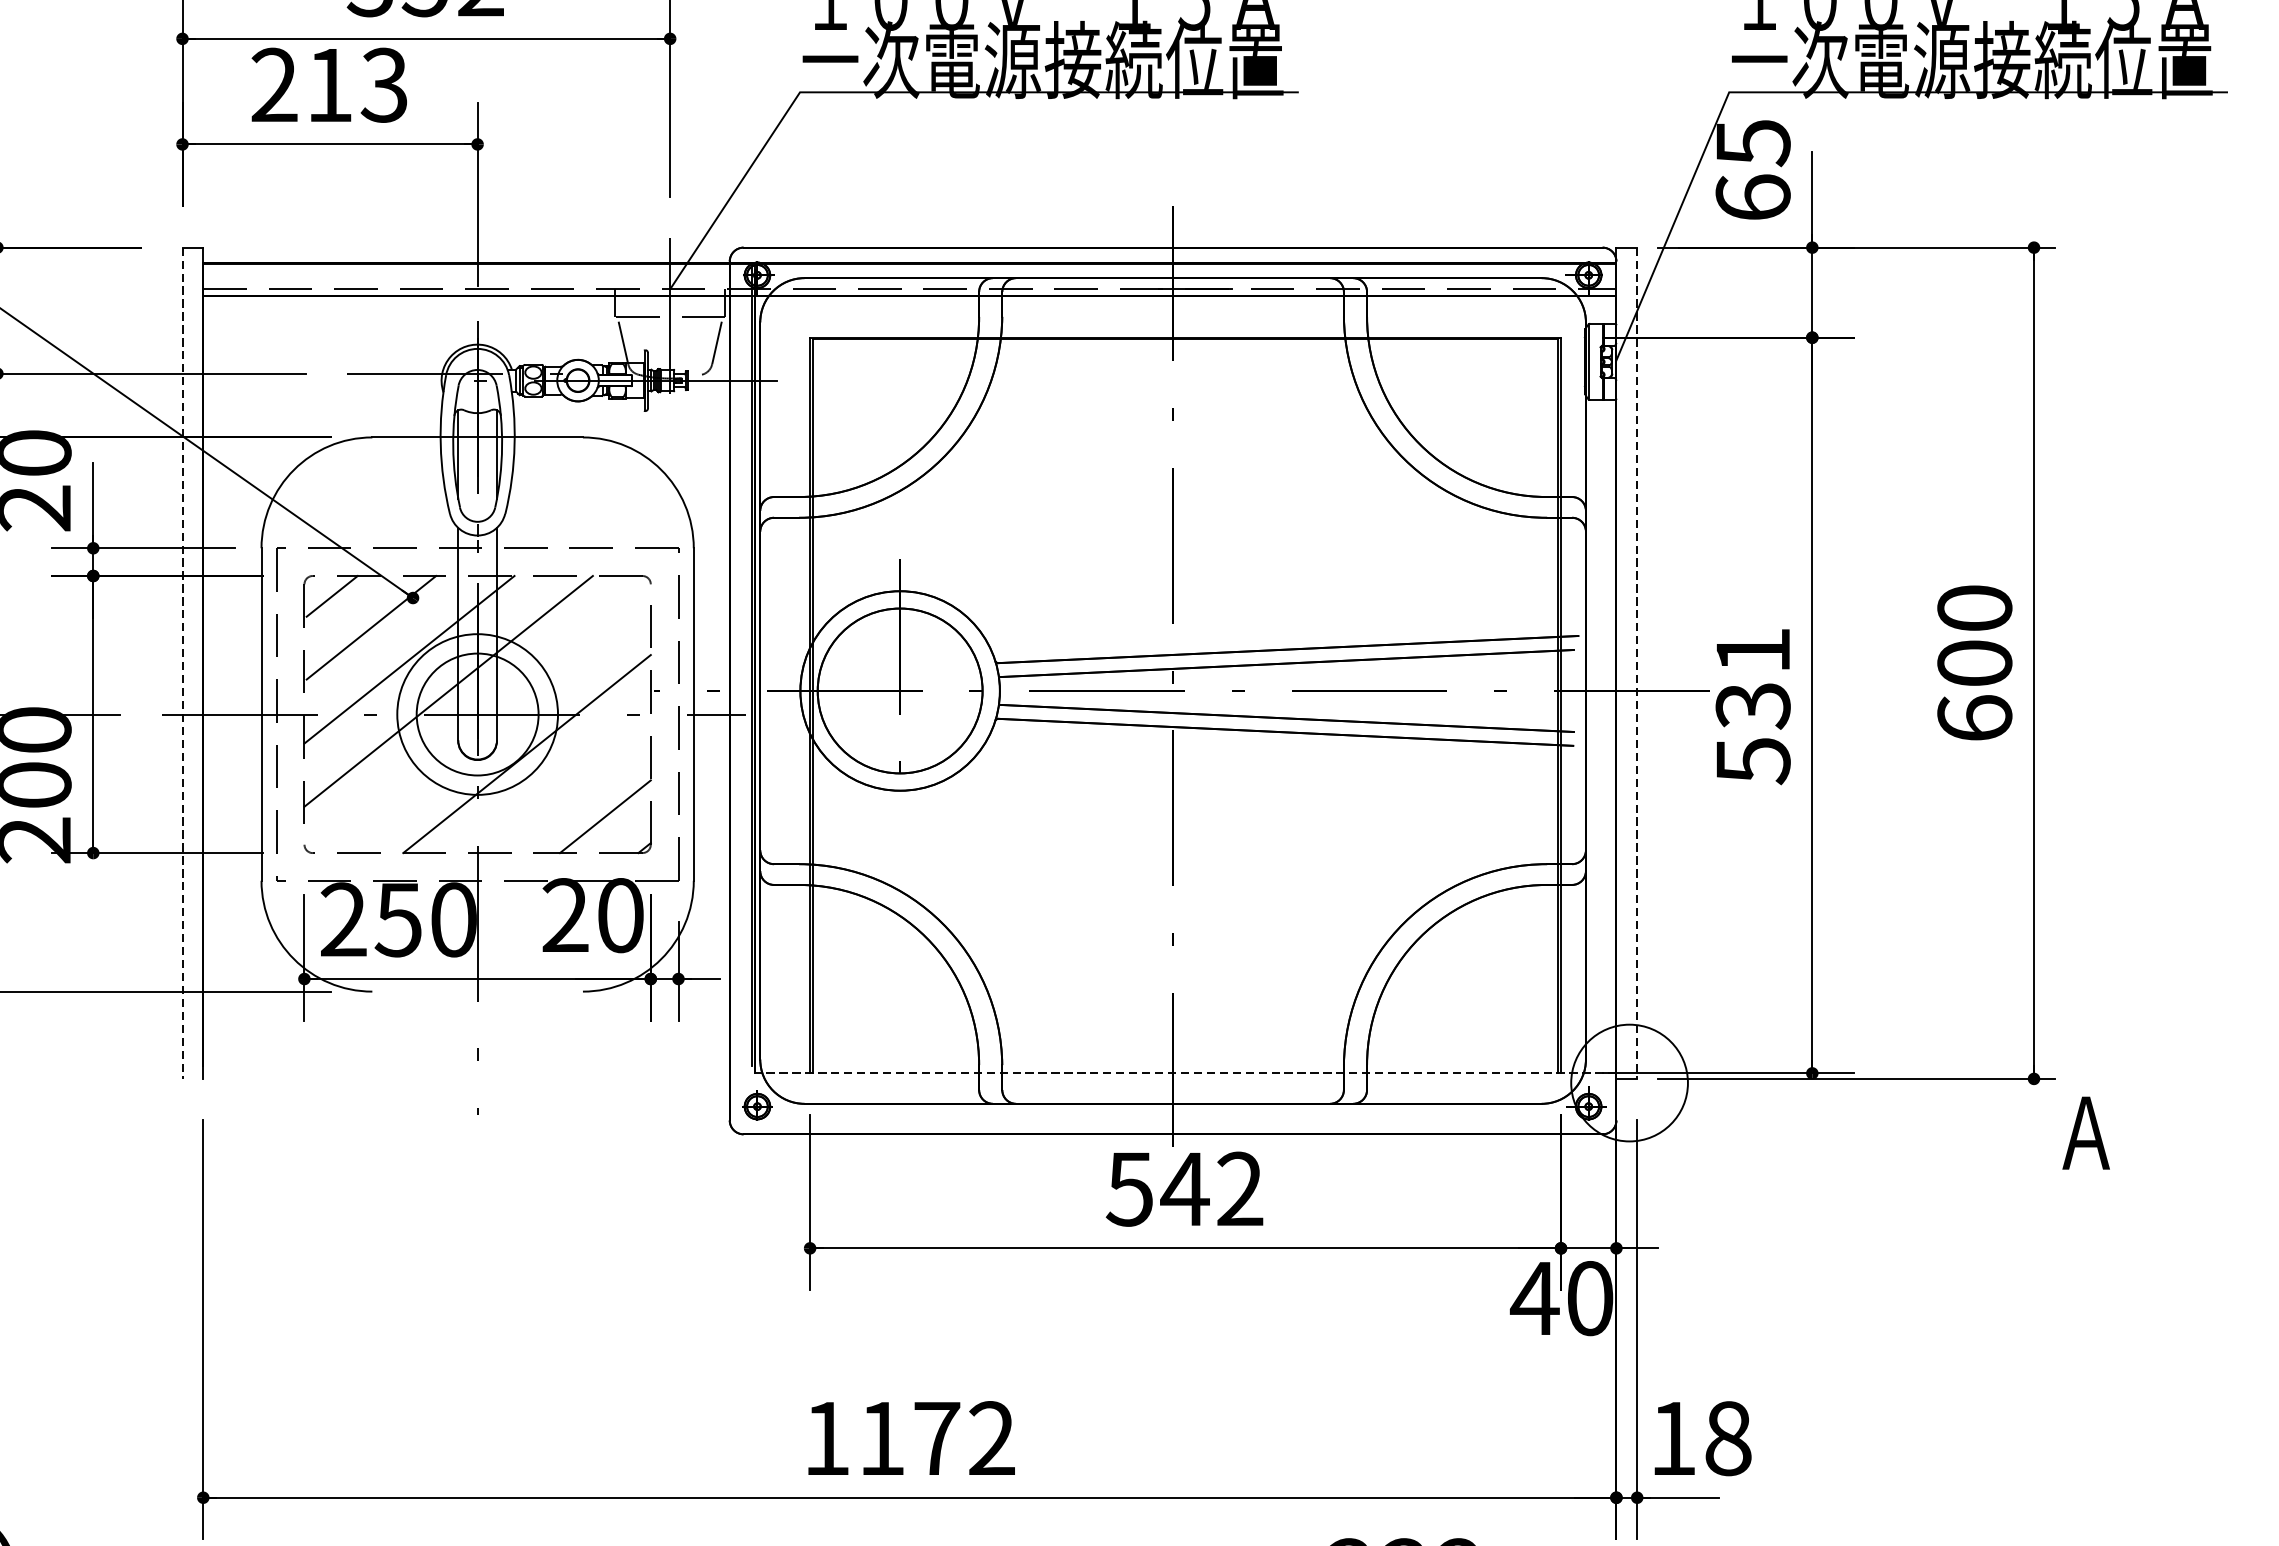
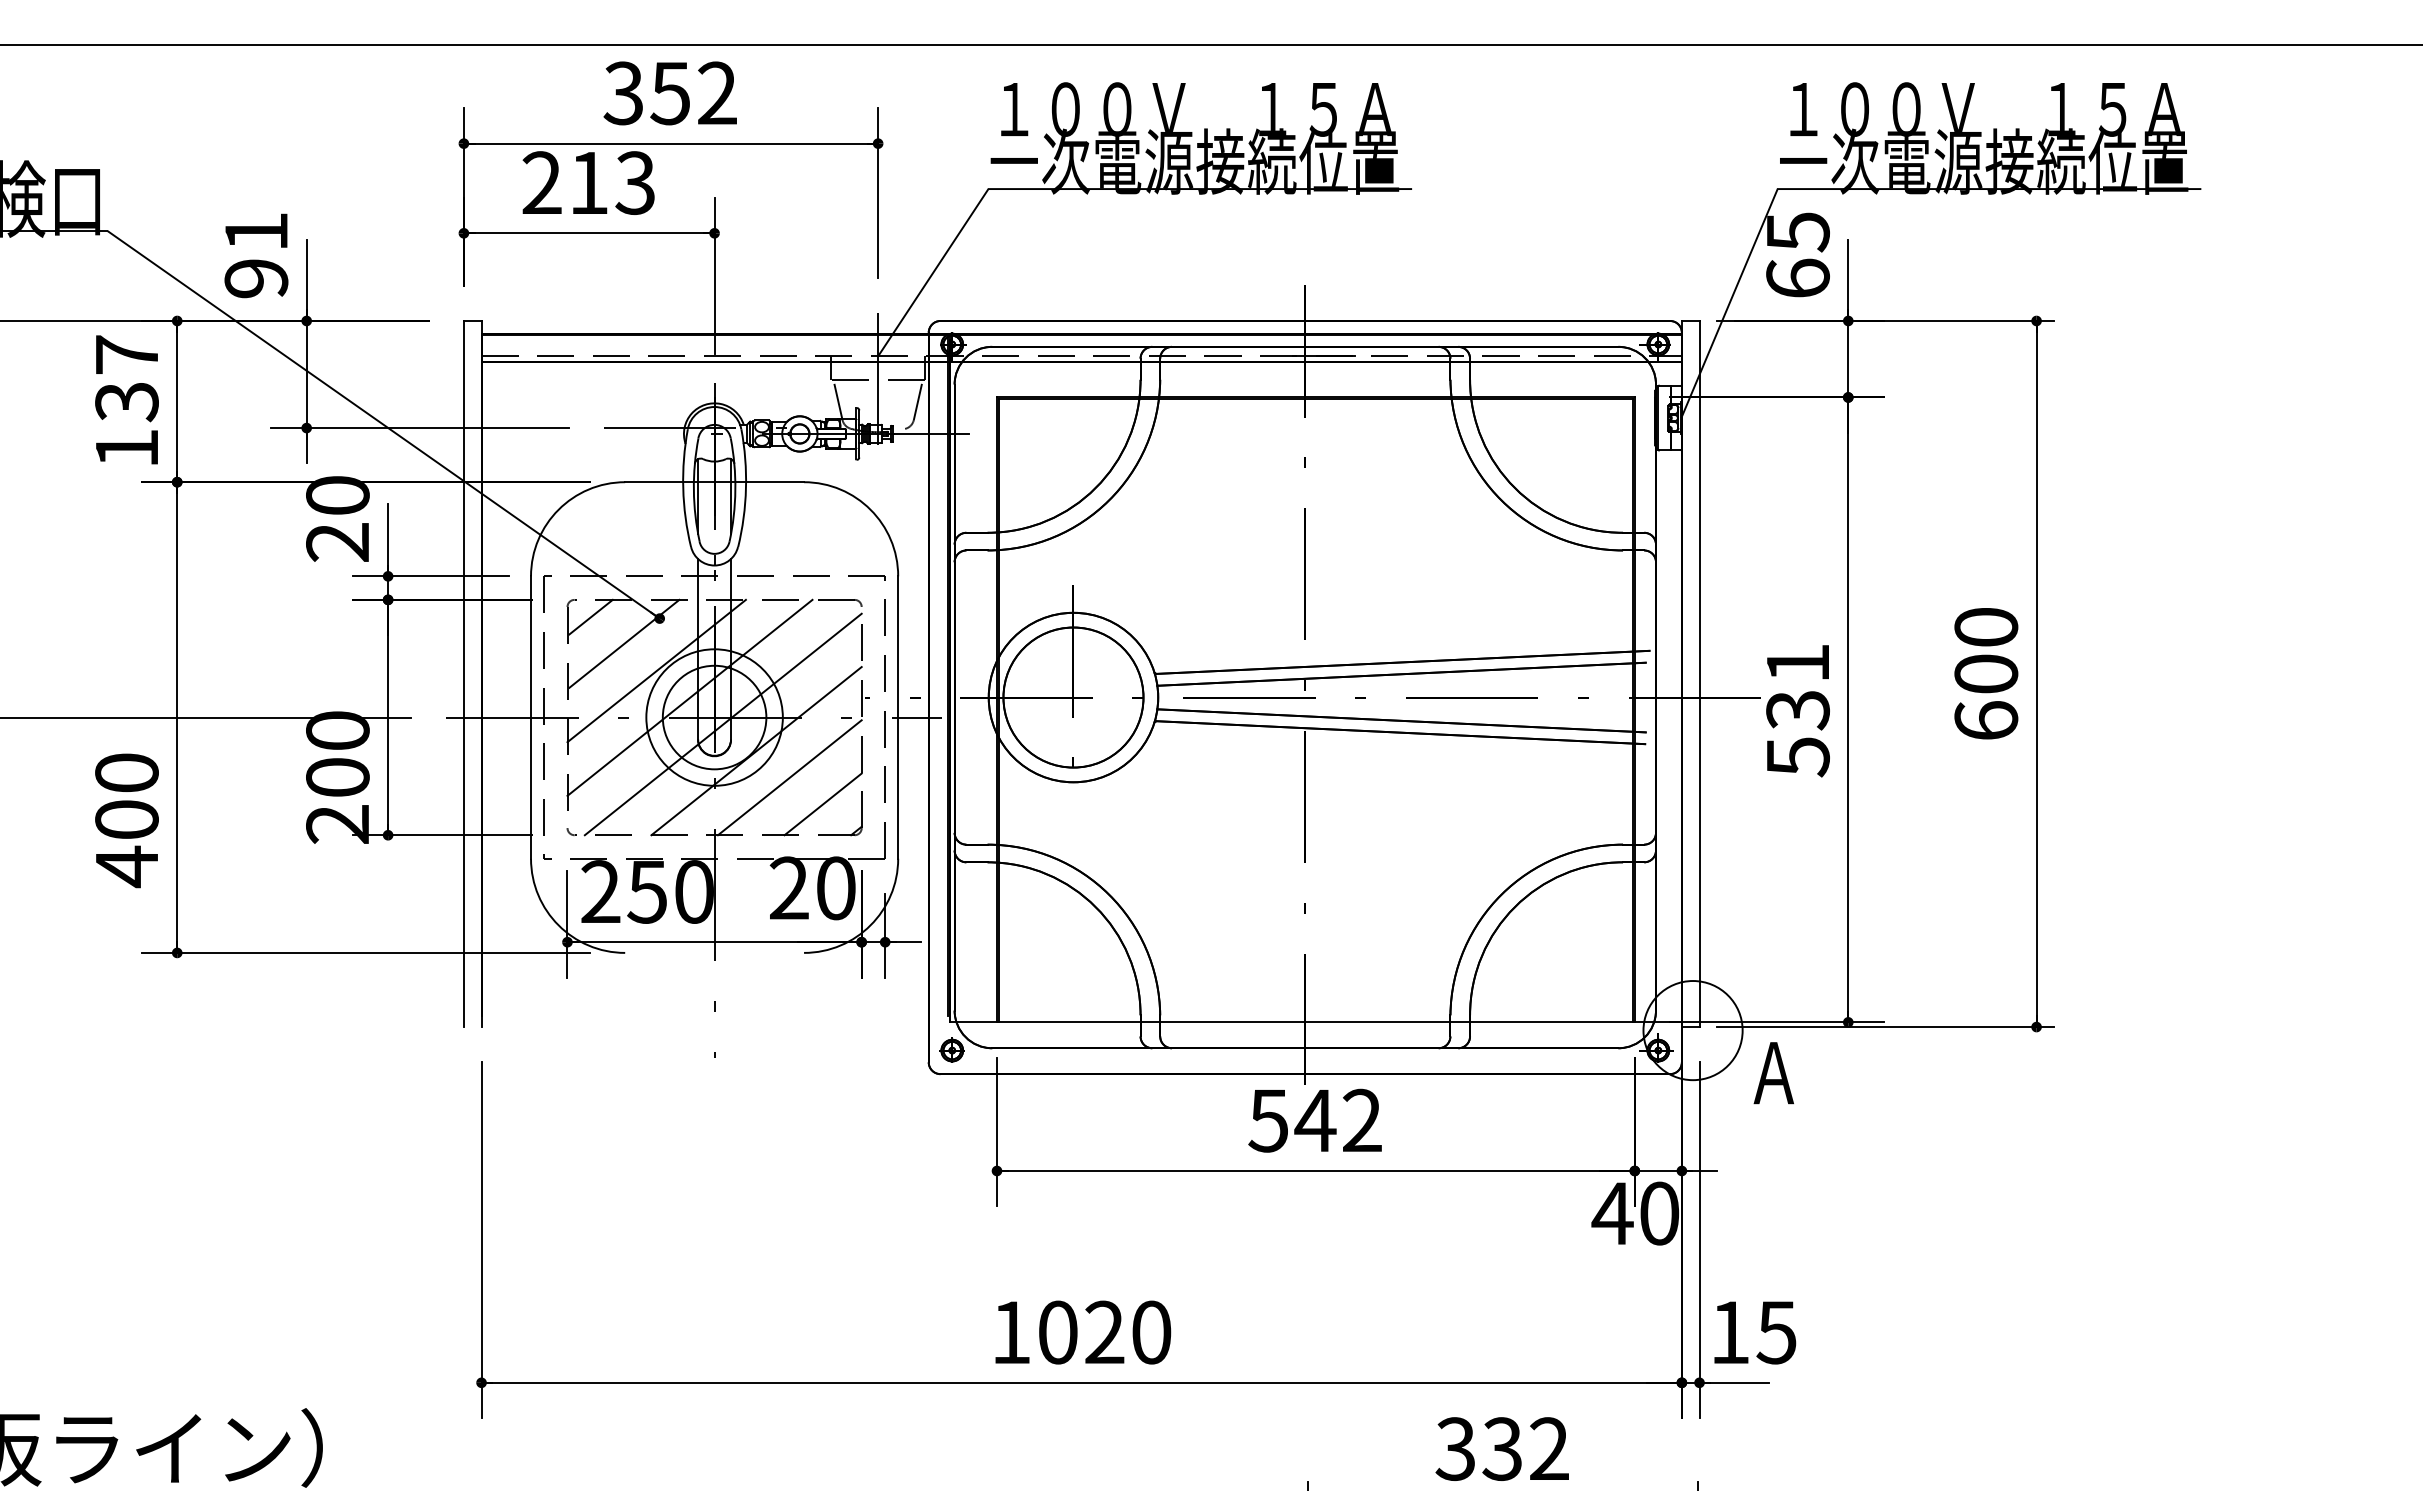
line: (182, 663) -> (463, 674), dashed -> solid
line: (1637, 663) -> (1699, 674), dashed -> solid
line: (486, 722) -> (722, 724), added
line: (565, 785) -> (789, 777), added
line: (1185, 1073) -> (1315, 1022), dashed -> solid
text: (2085, 1133) -> (1773, 1073), moved
text: (937, 1438) -> (1105, 1332), 1172 -> 1020
text: (1727, 1438) -> (1776, 1332), 18 -> 15

